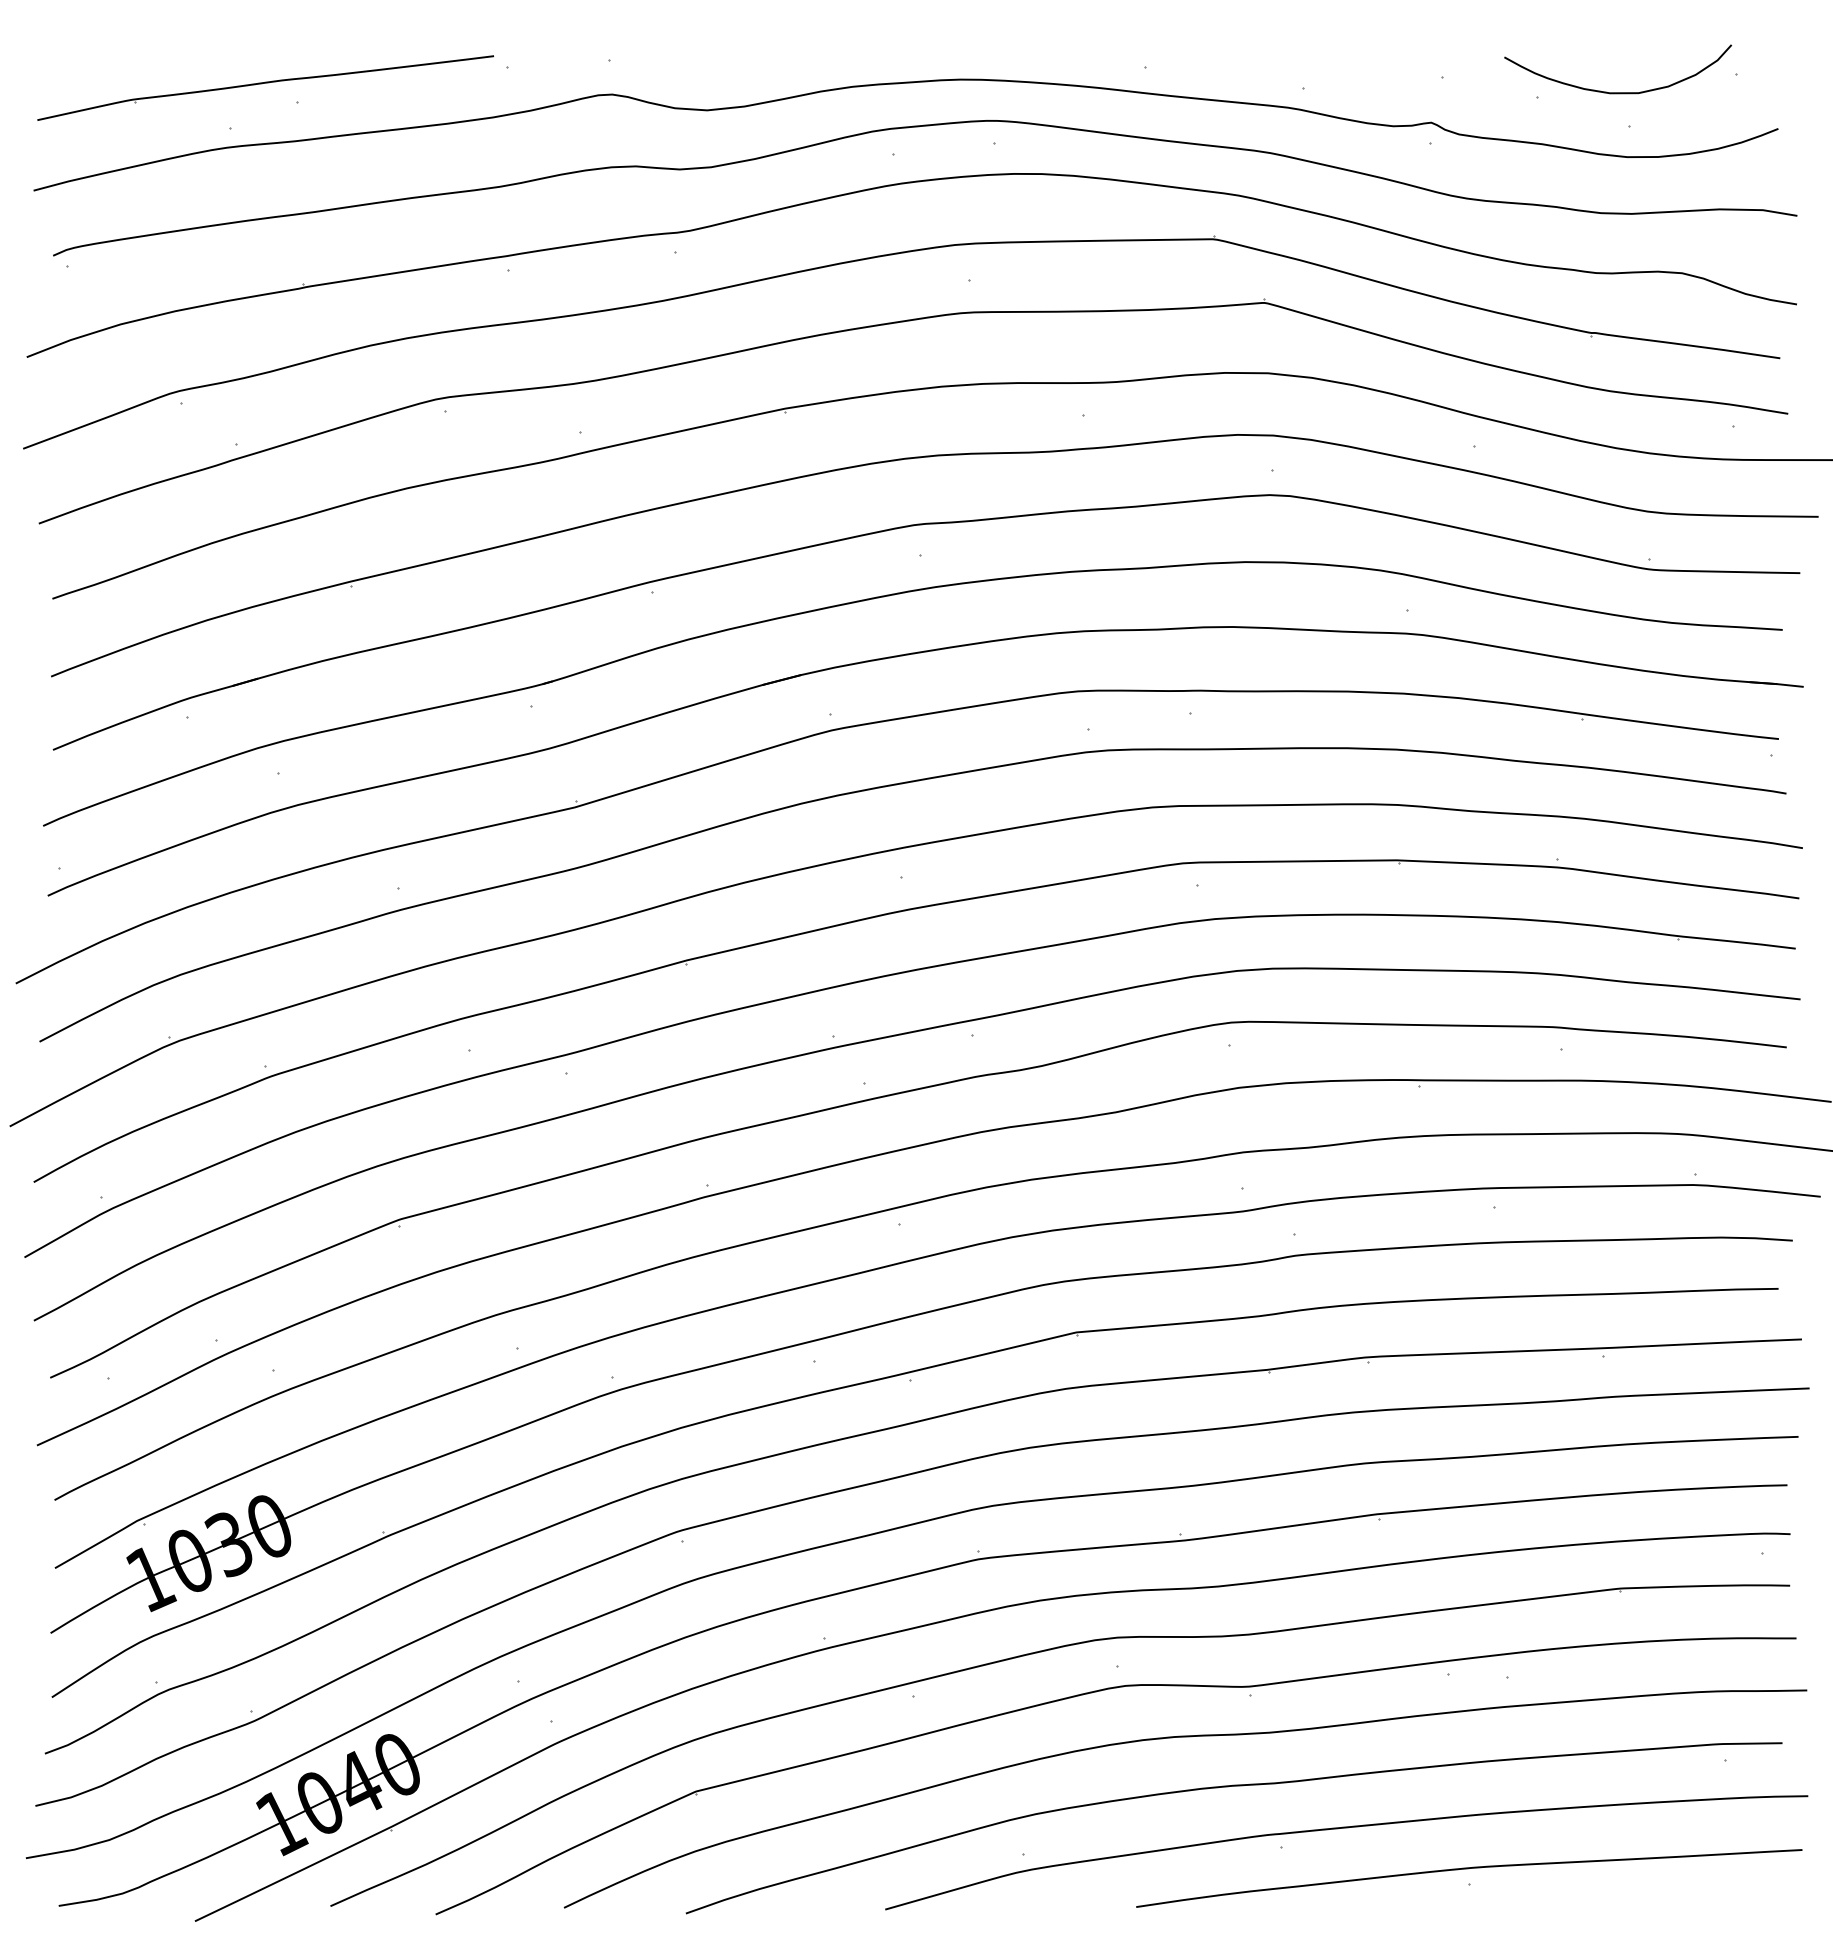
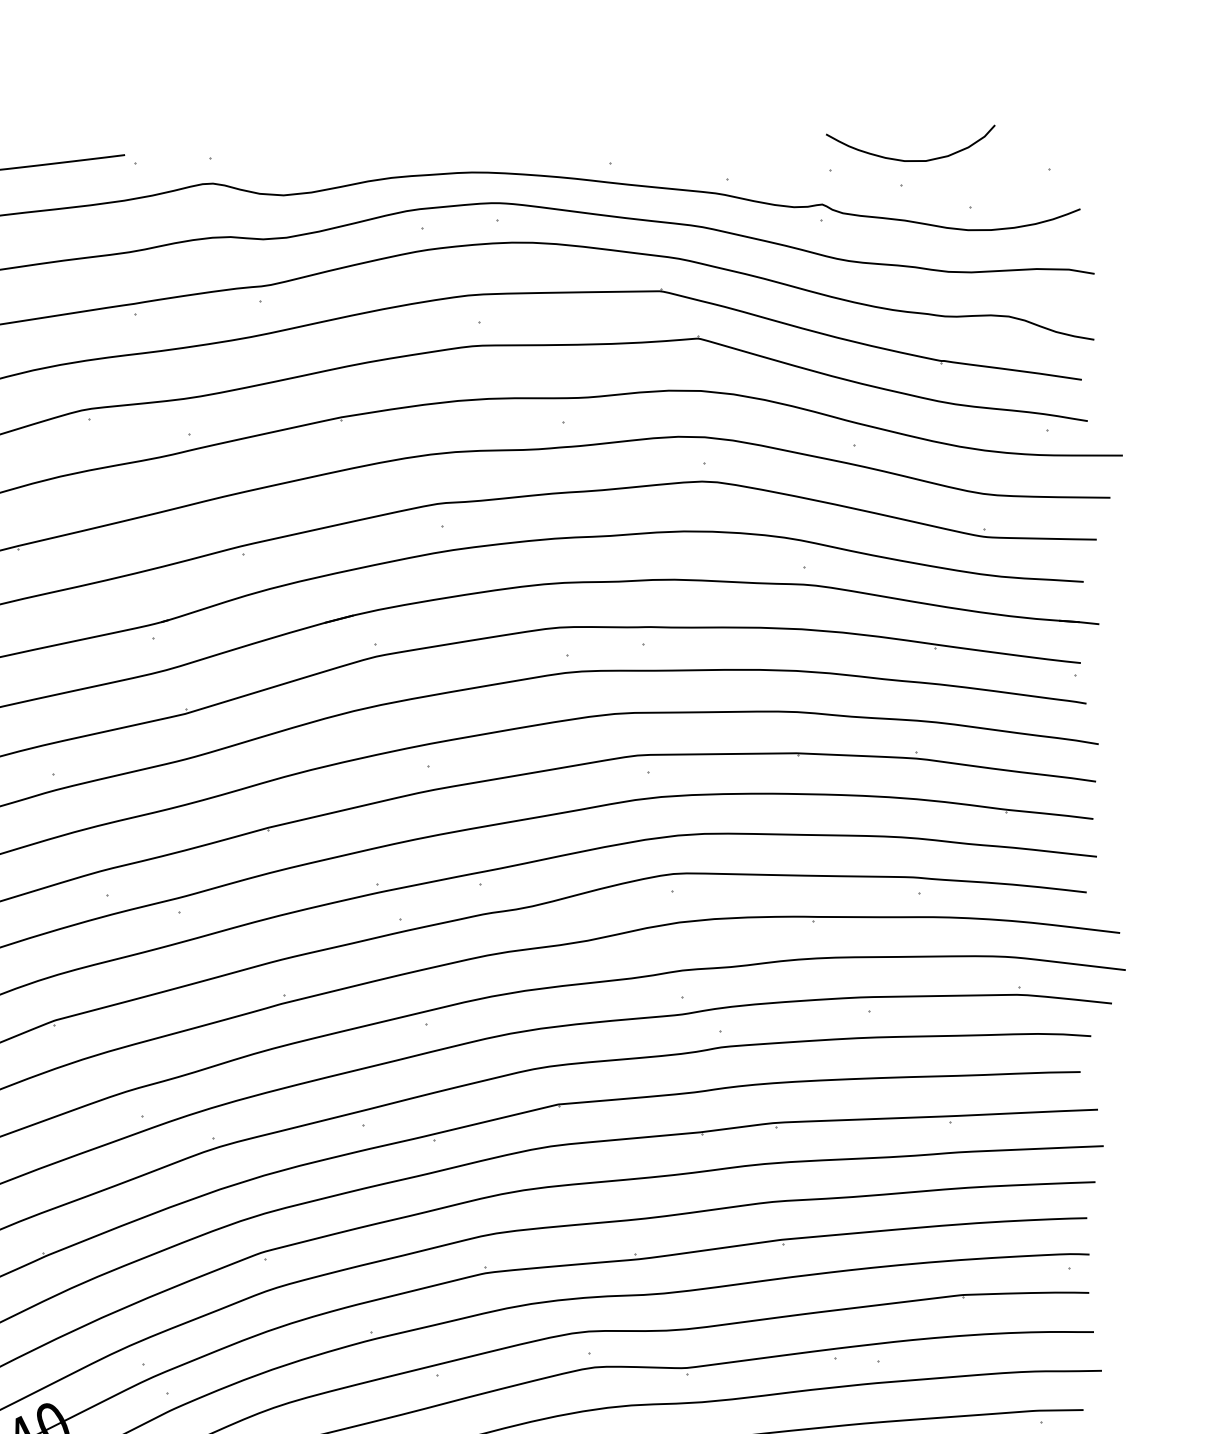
curve: (1618, 92) -> (910, 160), moved

